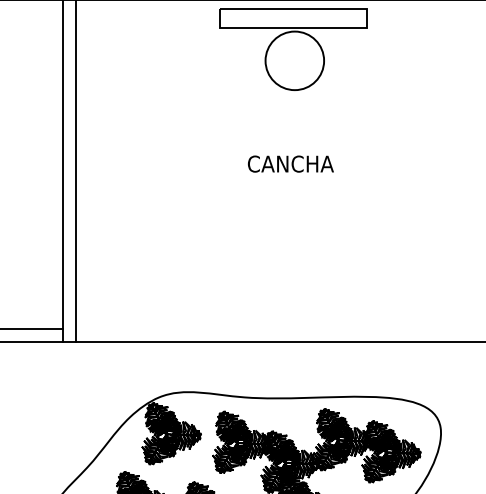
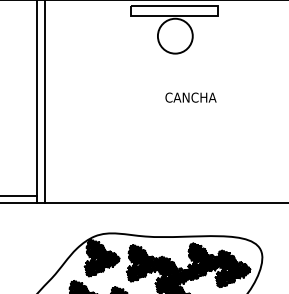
text: (290, 163) -> (190, 97), moved

